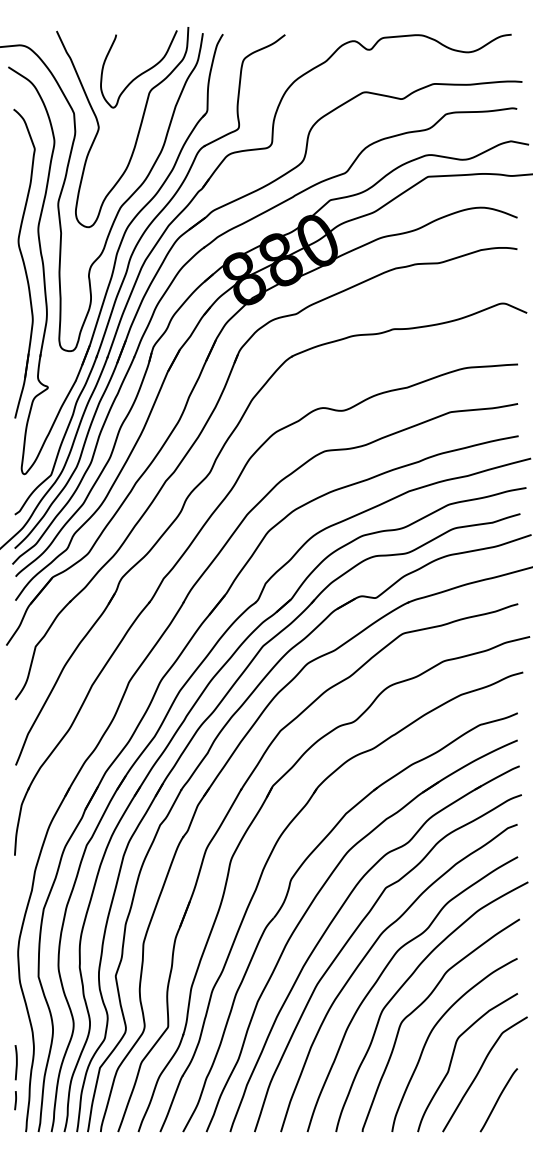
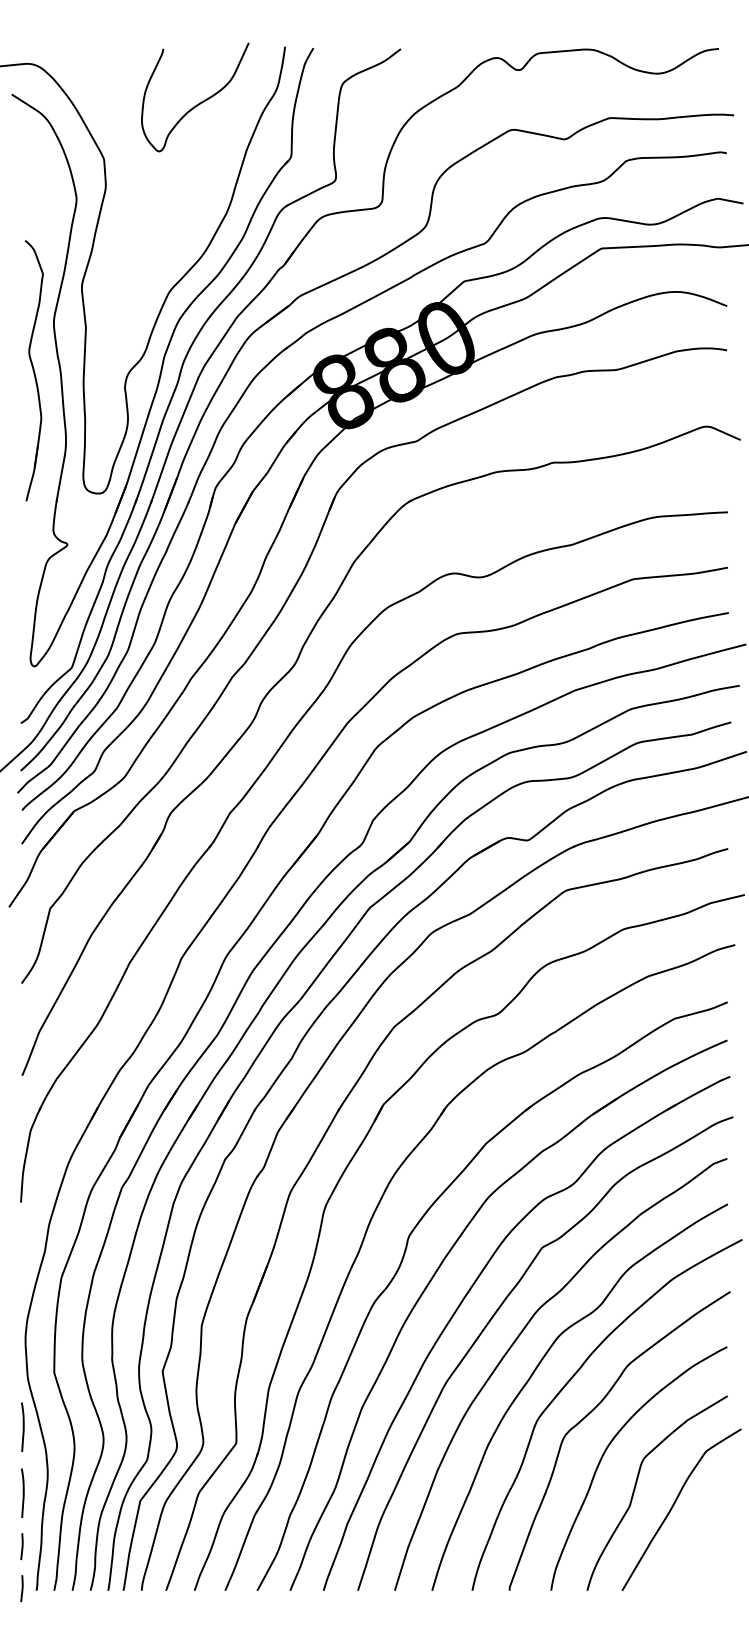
curve: (138, 131) -> (194, 184), removed
part: (23, 263) -> (33, 370), size x0.6
line: (15, 1015) -> (22, 1426), added
curve: (498, 1100) -> (700, 1546), removed
line: (15, 1130) -> (21, 1588), added

